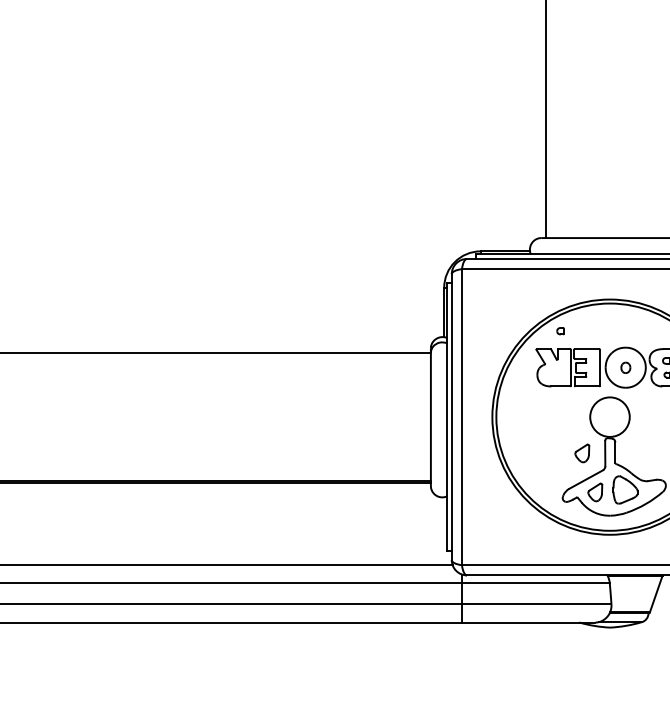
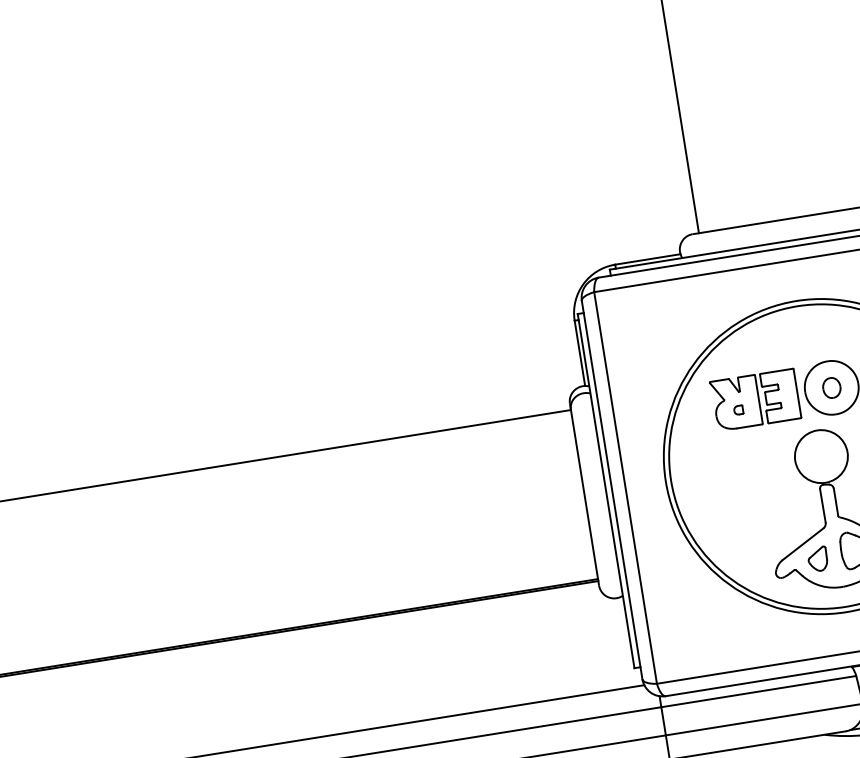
part: (560, 331) -> (738, 410), moved
part: (625, 367) -> (831, 387), size x1.43
part: (582, 453) -> (792, 510), removed

